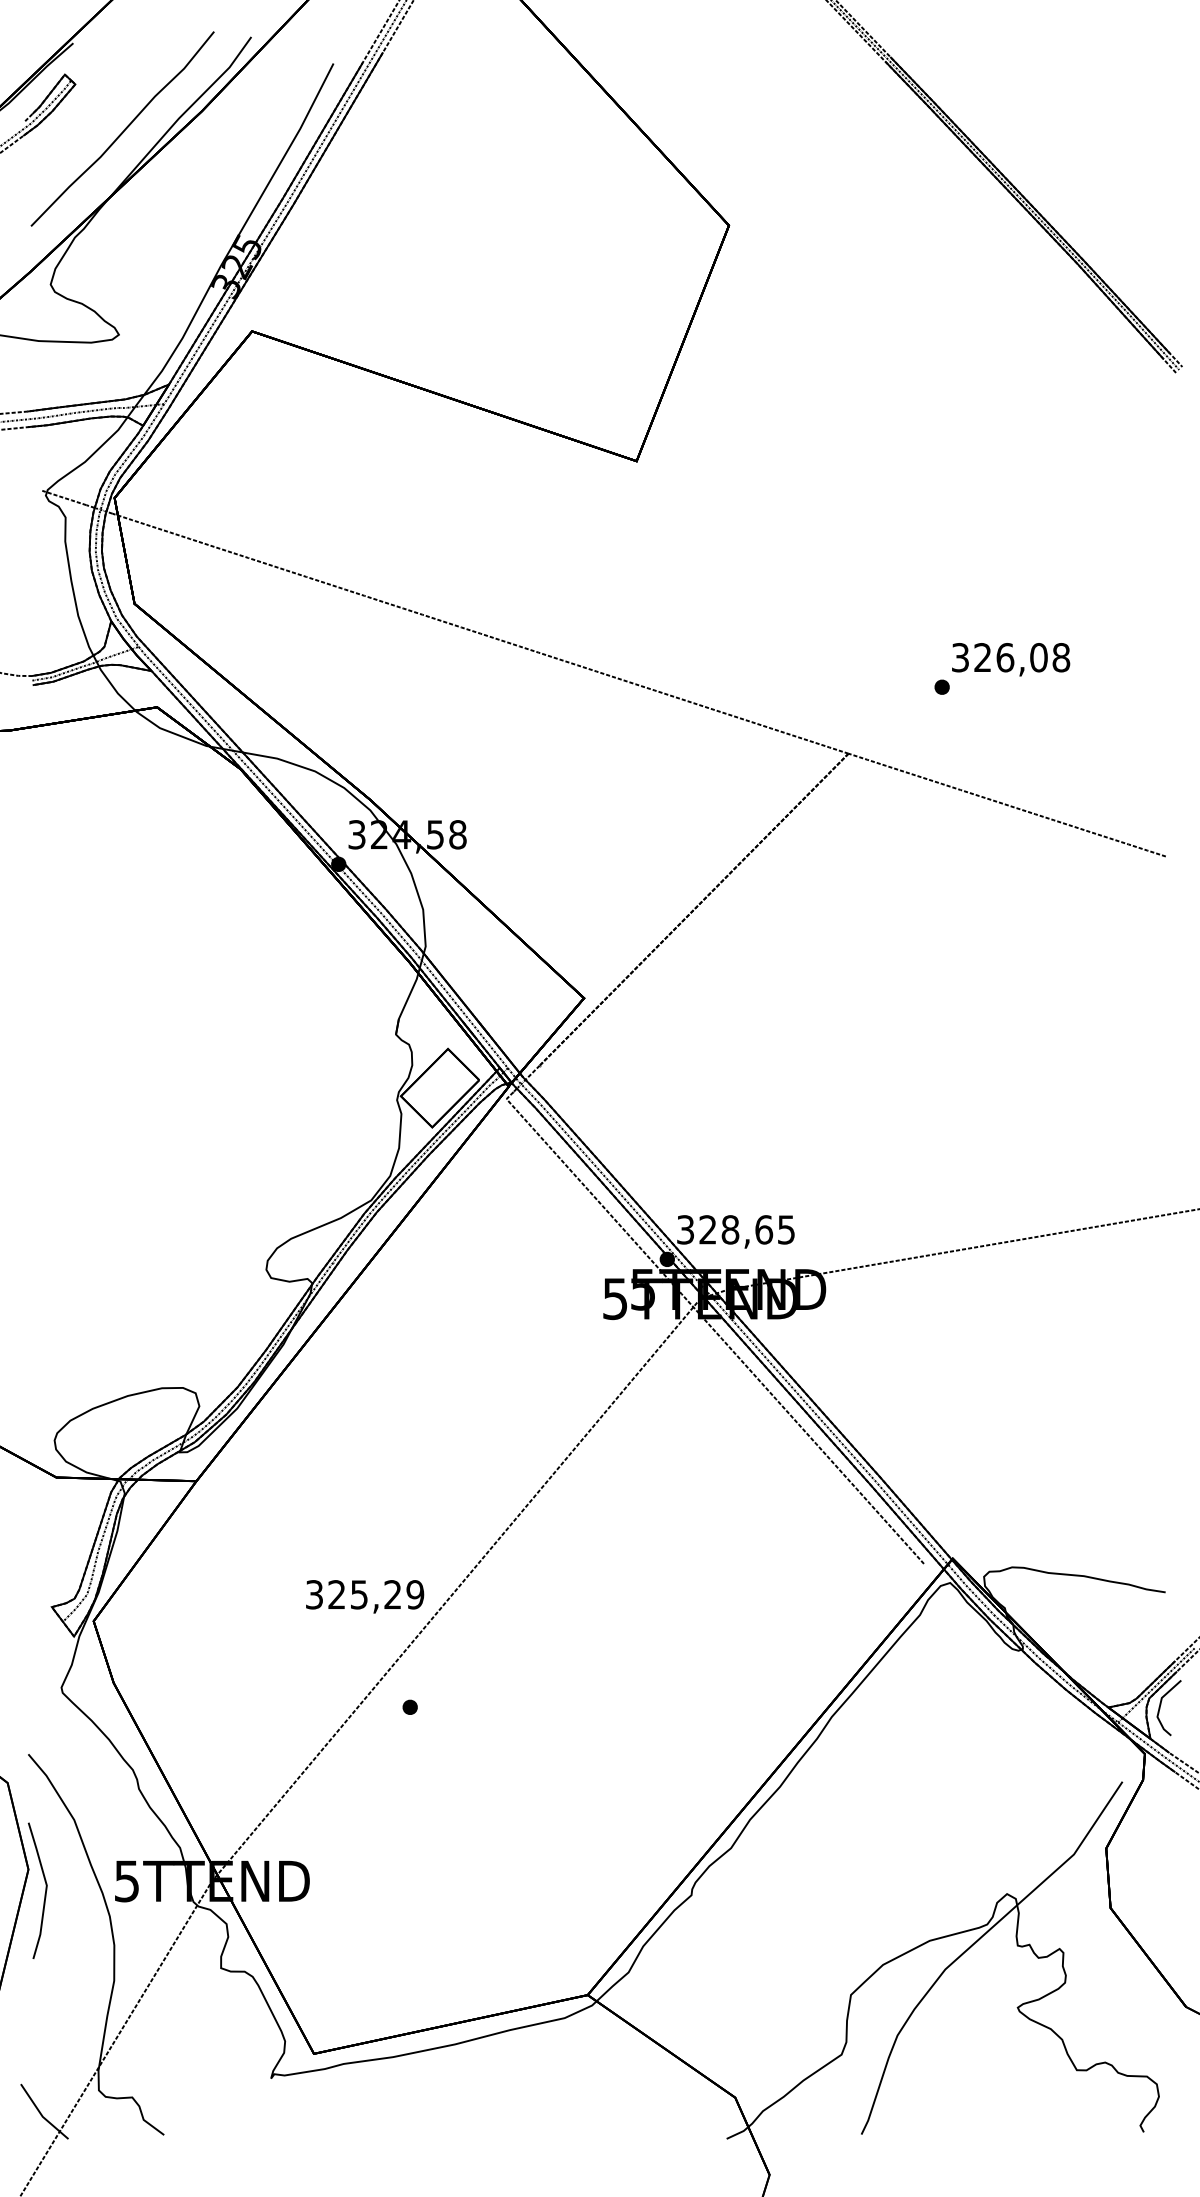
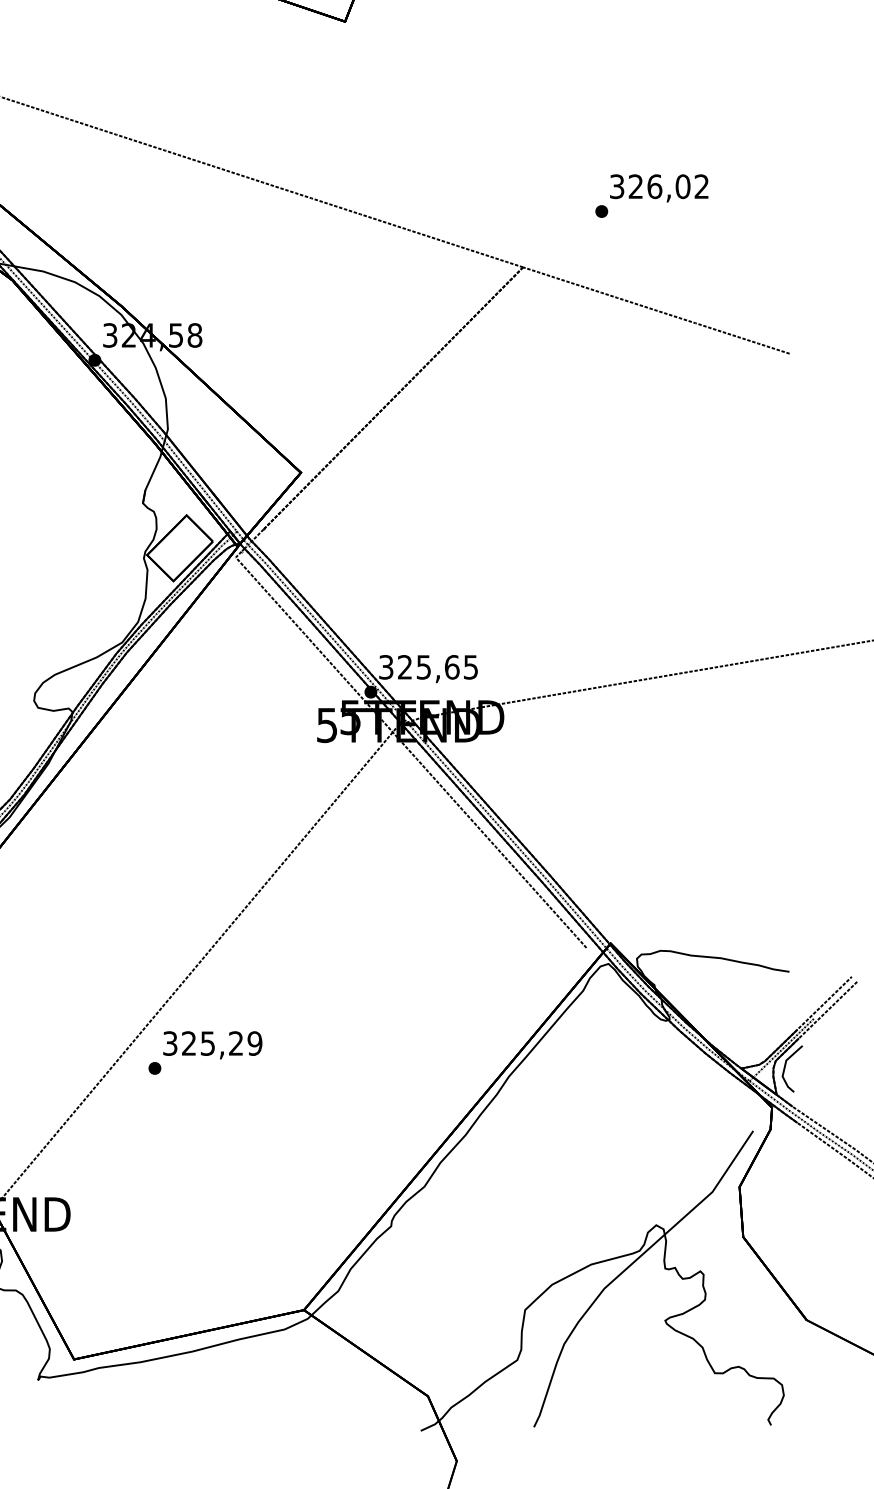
text: (1061, 657) -> (702, 186), 326,08 -> 326,02
text: (730, 1229) -> (423, 667), 328,65 -> 325,65
text: (365, 1596) -> (213, 1045), moved

